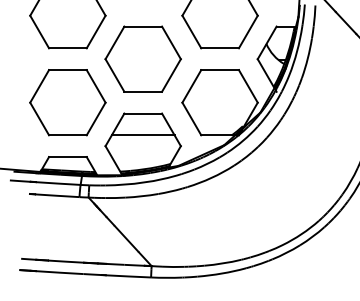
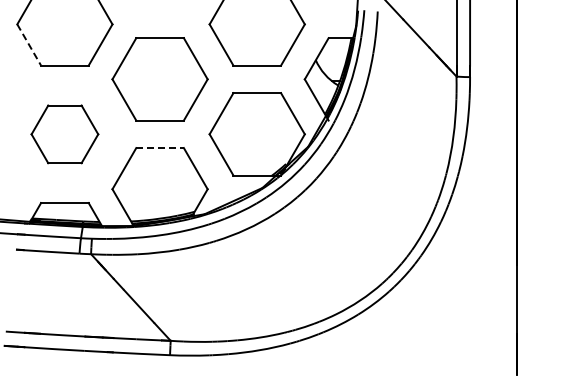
line: (39, 32) -> (29, 45), solid -> dashed
part: (67, 102) -> (64, 134), size x0.7
line: (143, 113) -> (160, 148), solid -> dashed
line: (142, 135) -> (159, 175), removed

